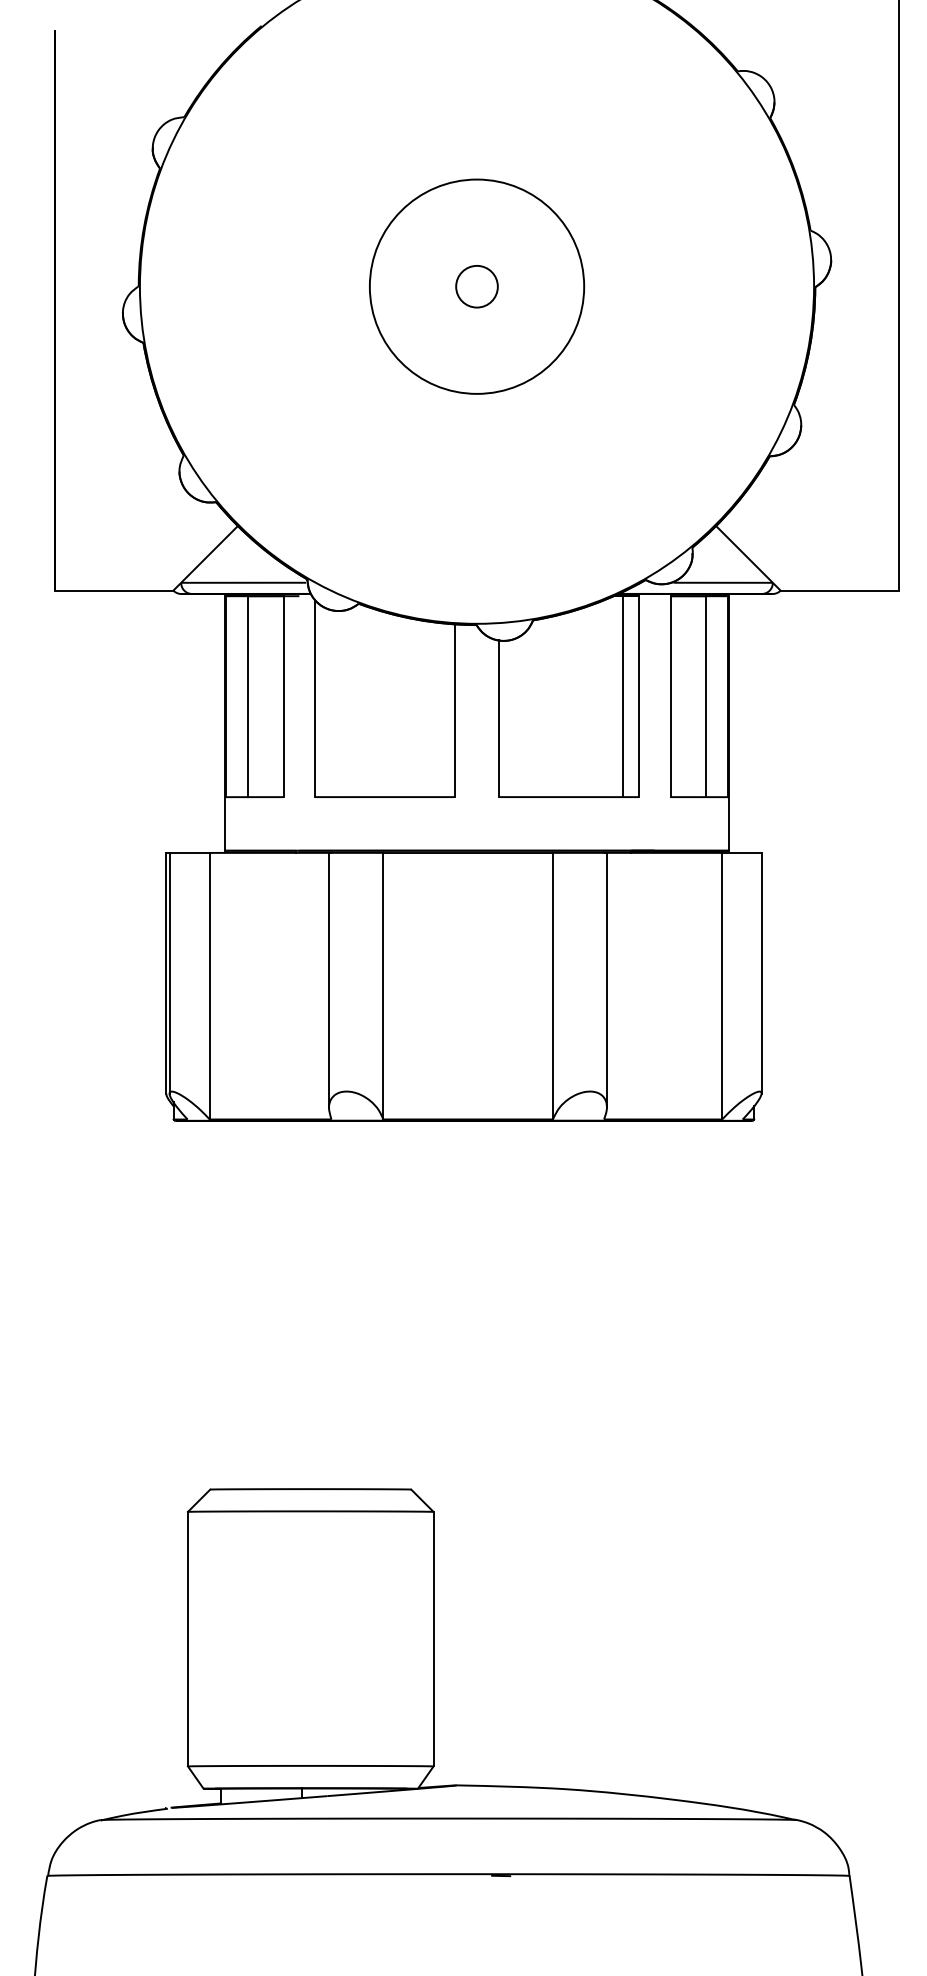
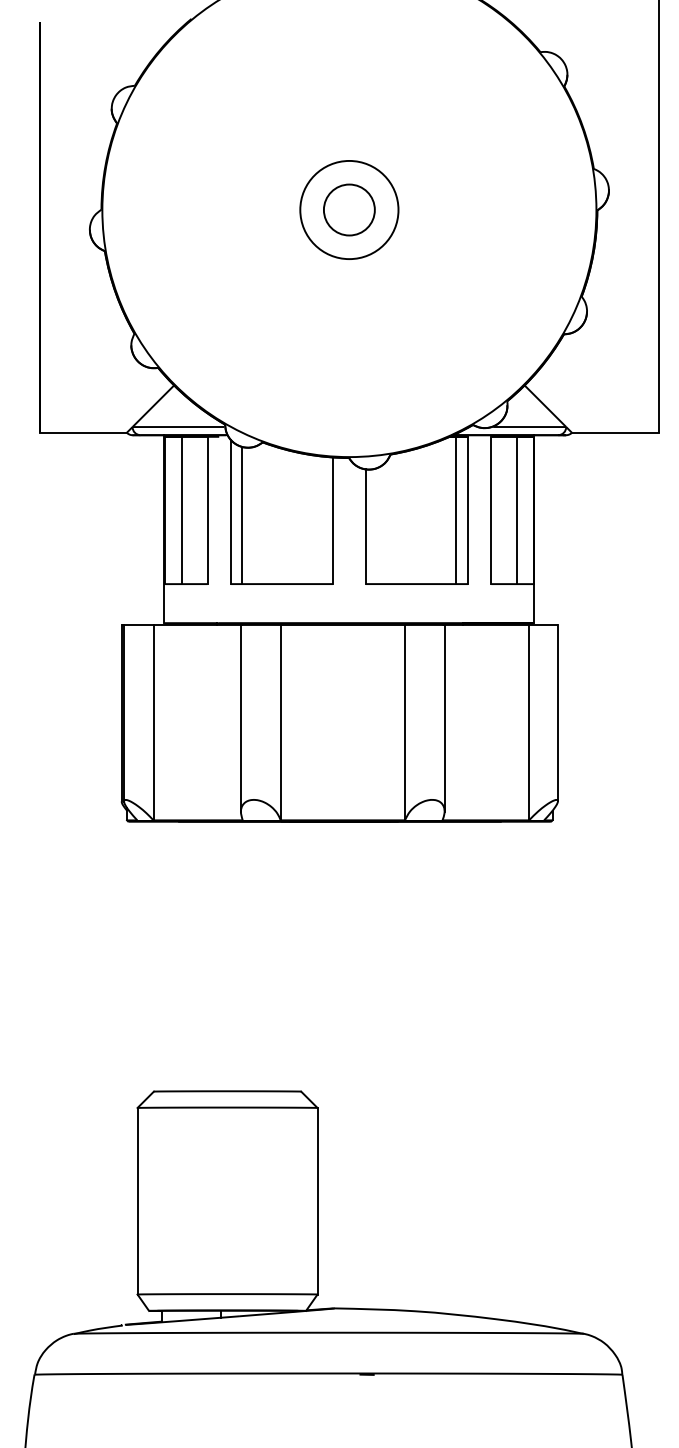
circle: (476, 286) -> (349, 209), size x0.62
circle: (476, 286) -> (349, 209), size x1.67
line: (330, 703) -> (242, 515), added

